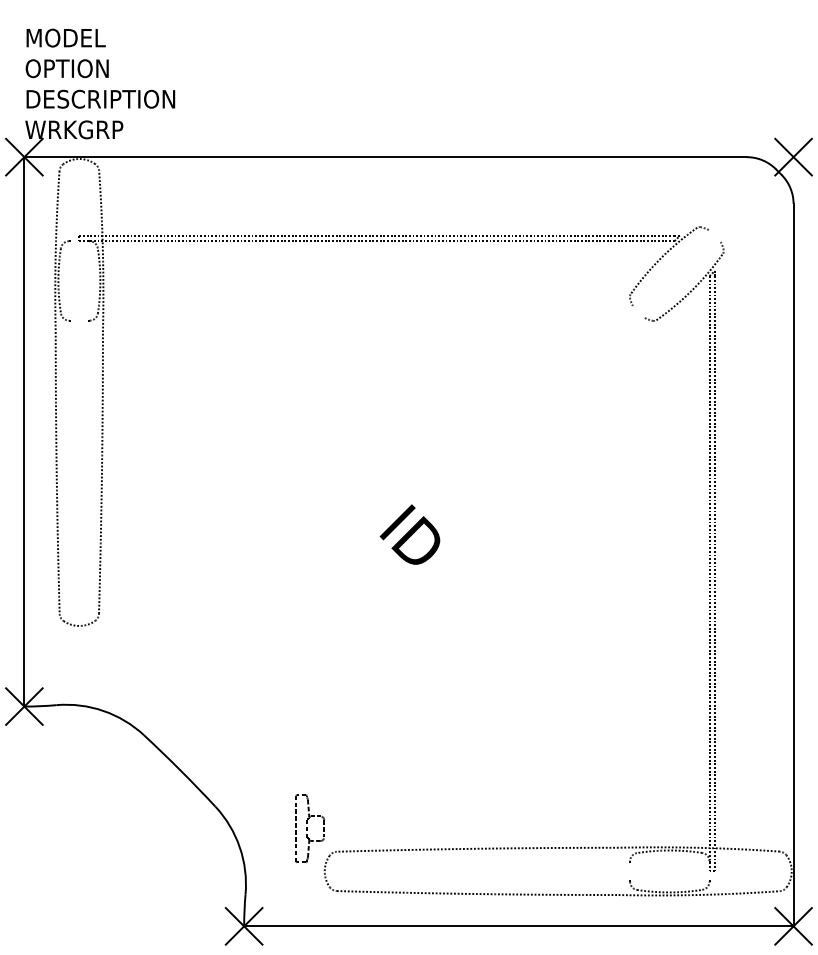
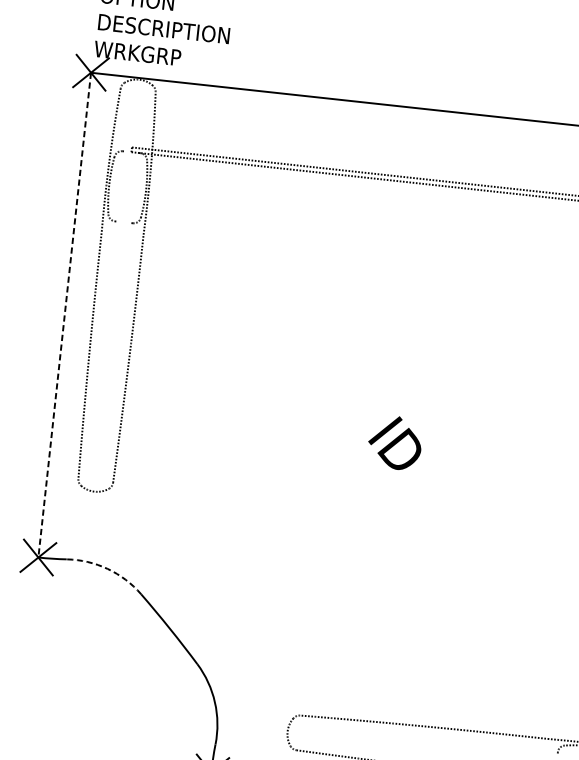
line: (24, 431) -> (64, 314), solid -> dashed
arc: (103, 710) -> (107, 568), solid -> dashed
part: (310, 828) -> (279, 692), removed

